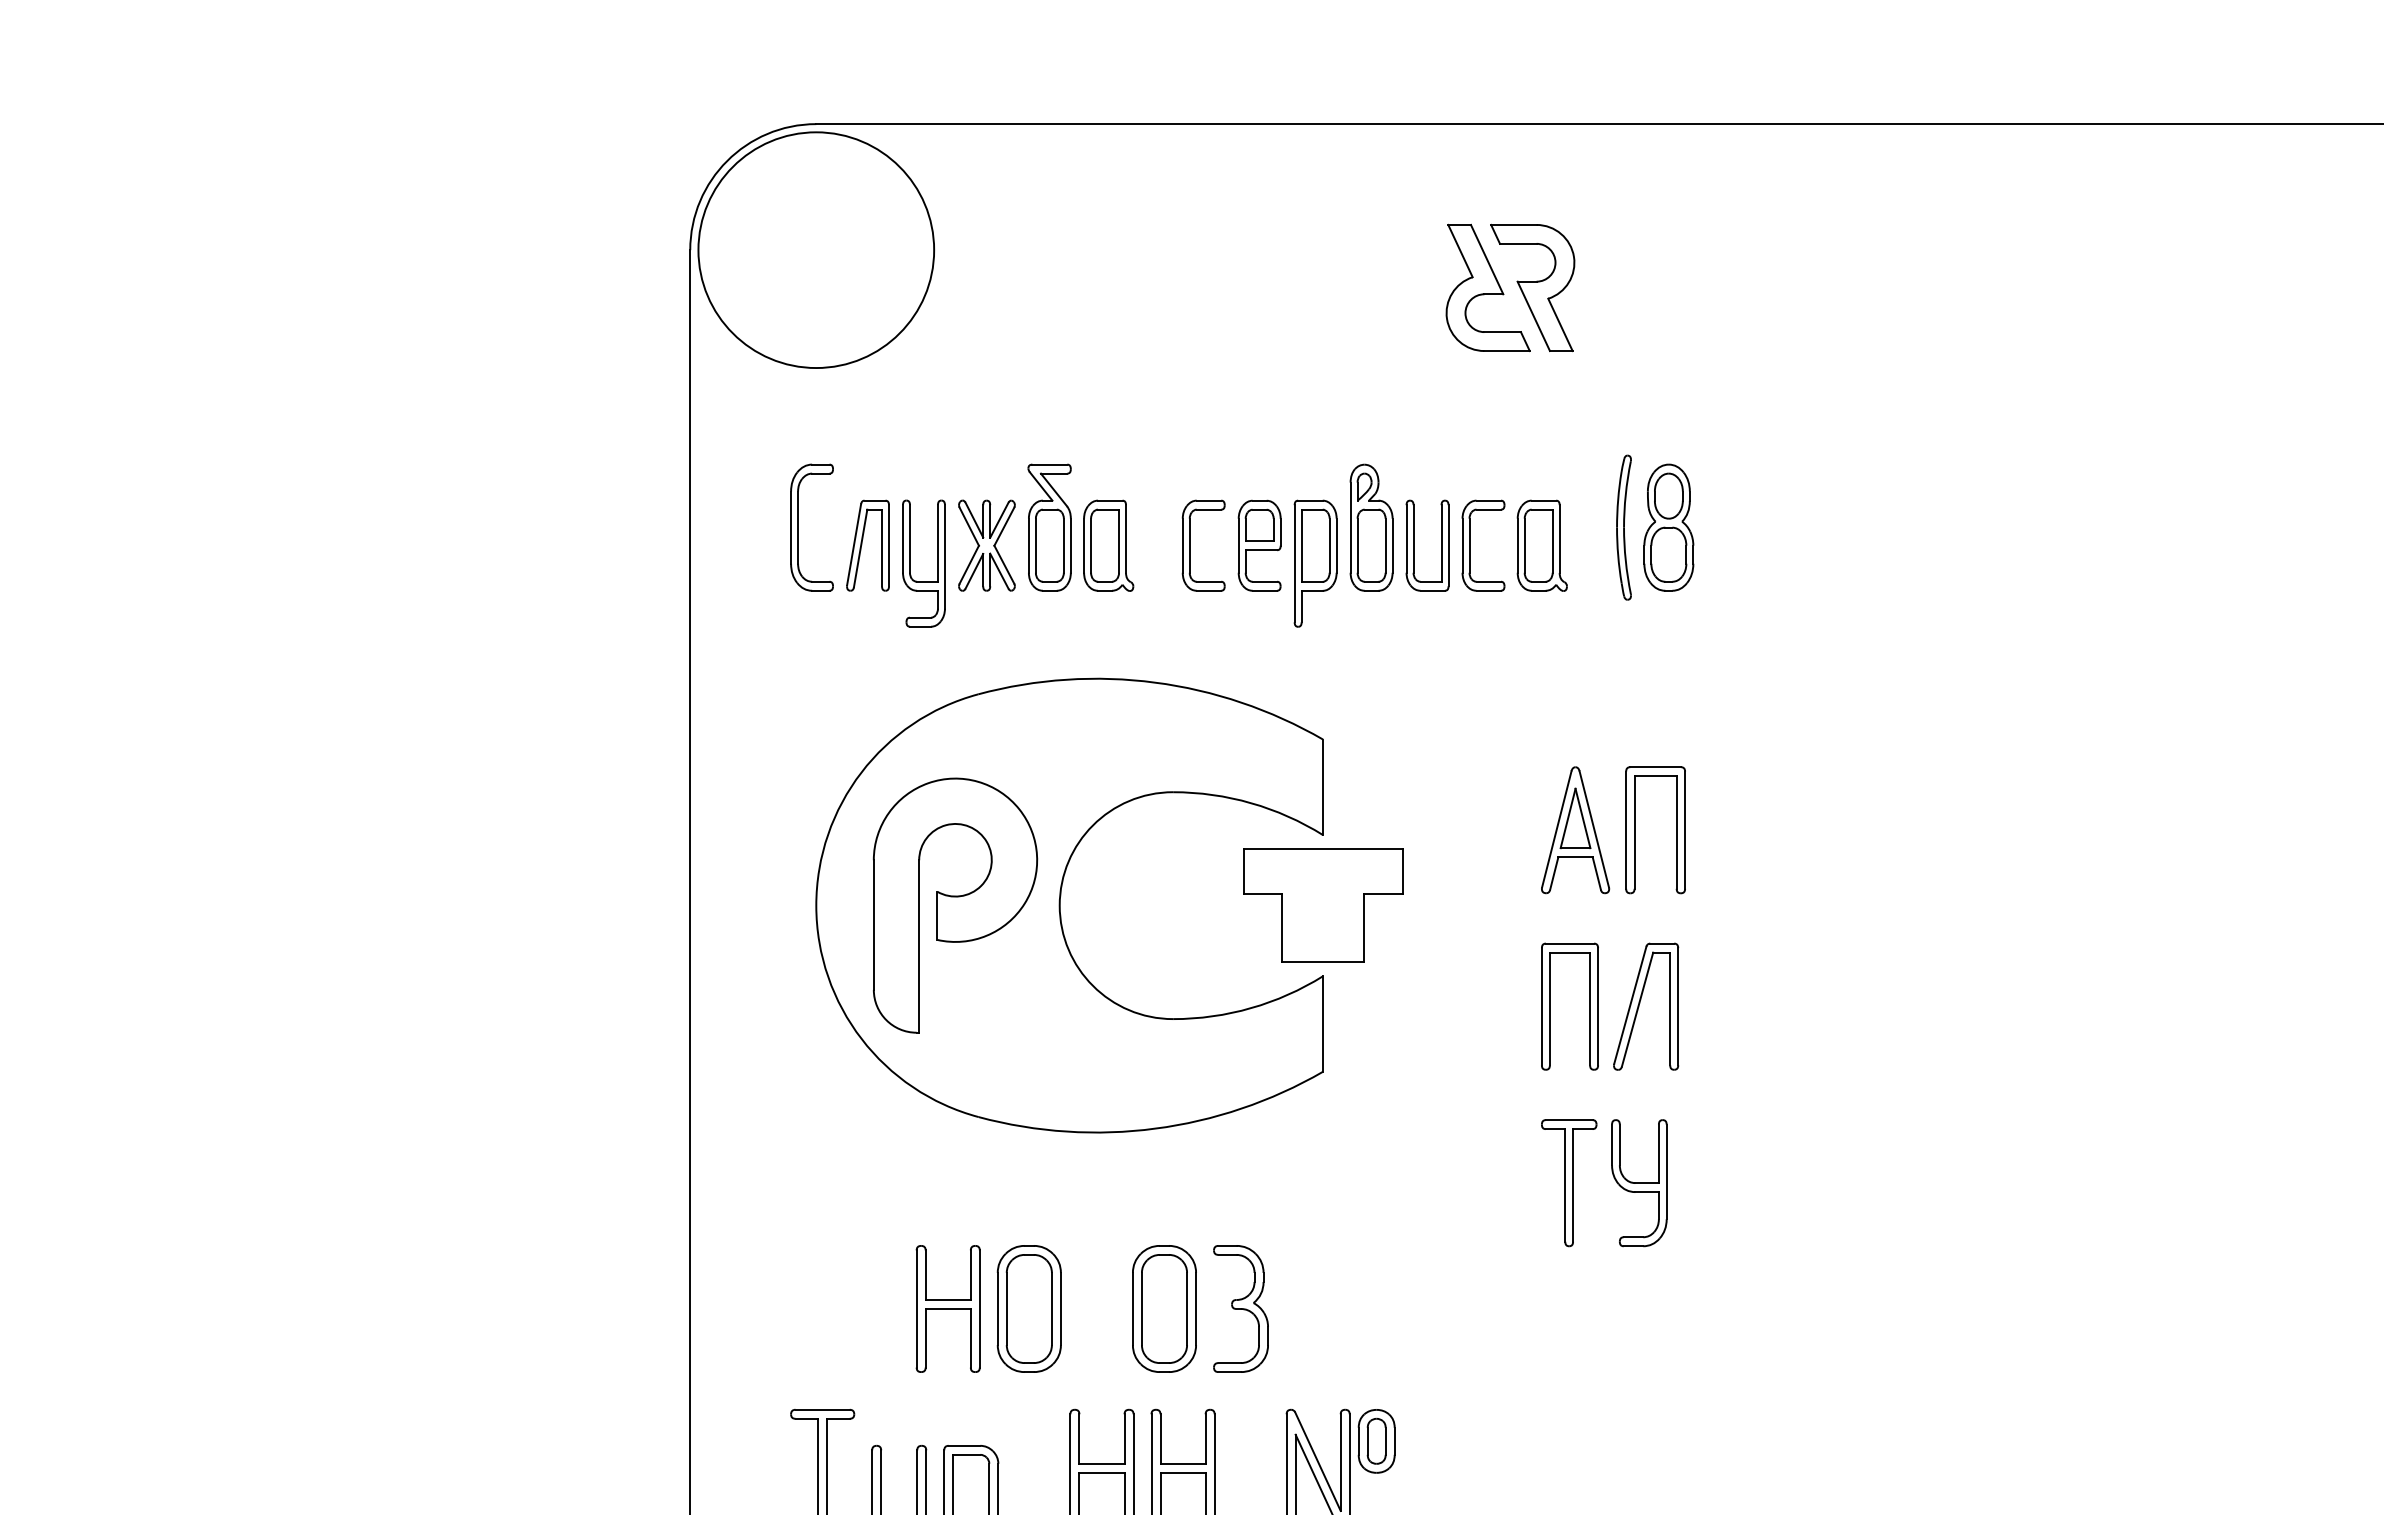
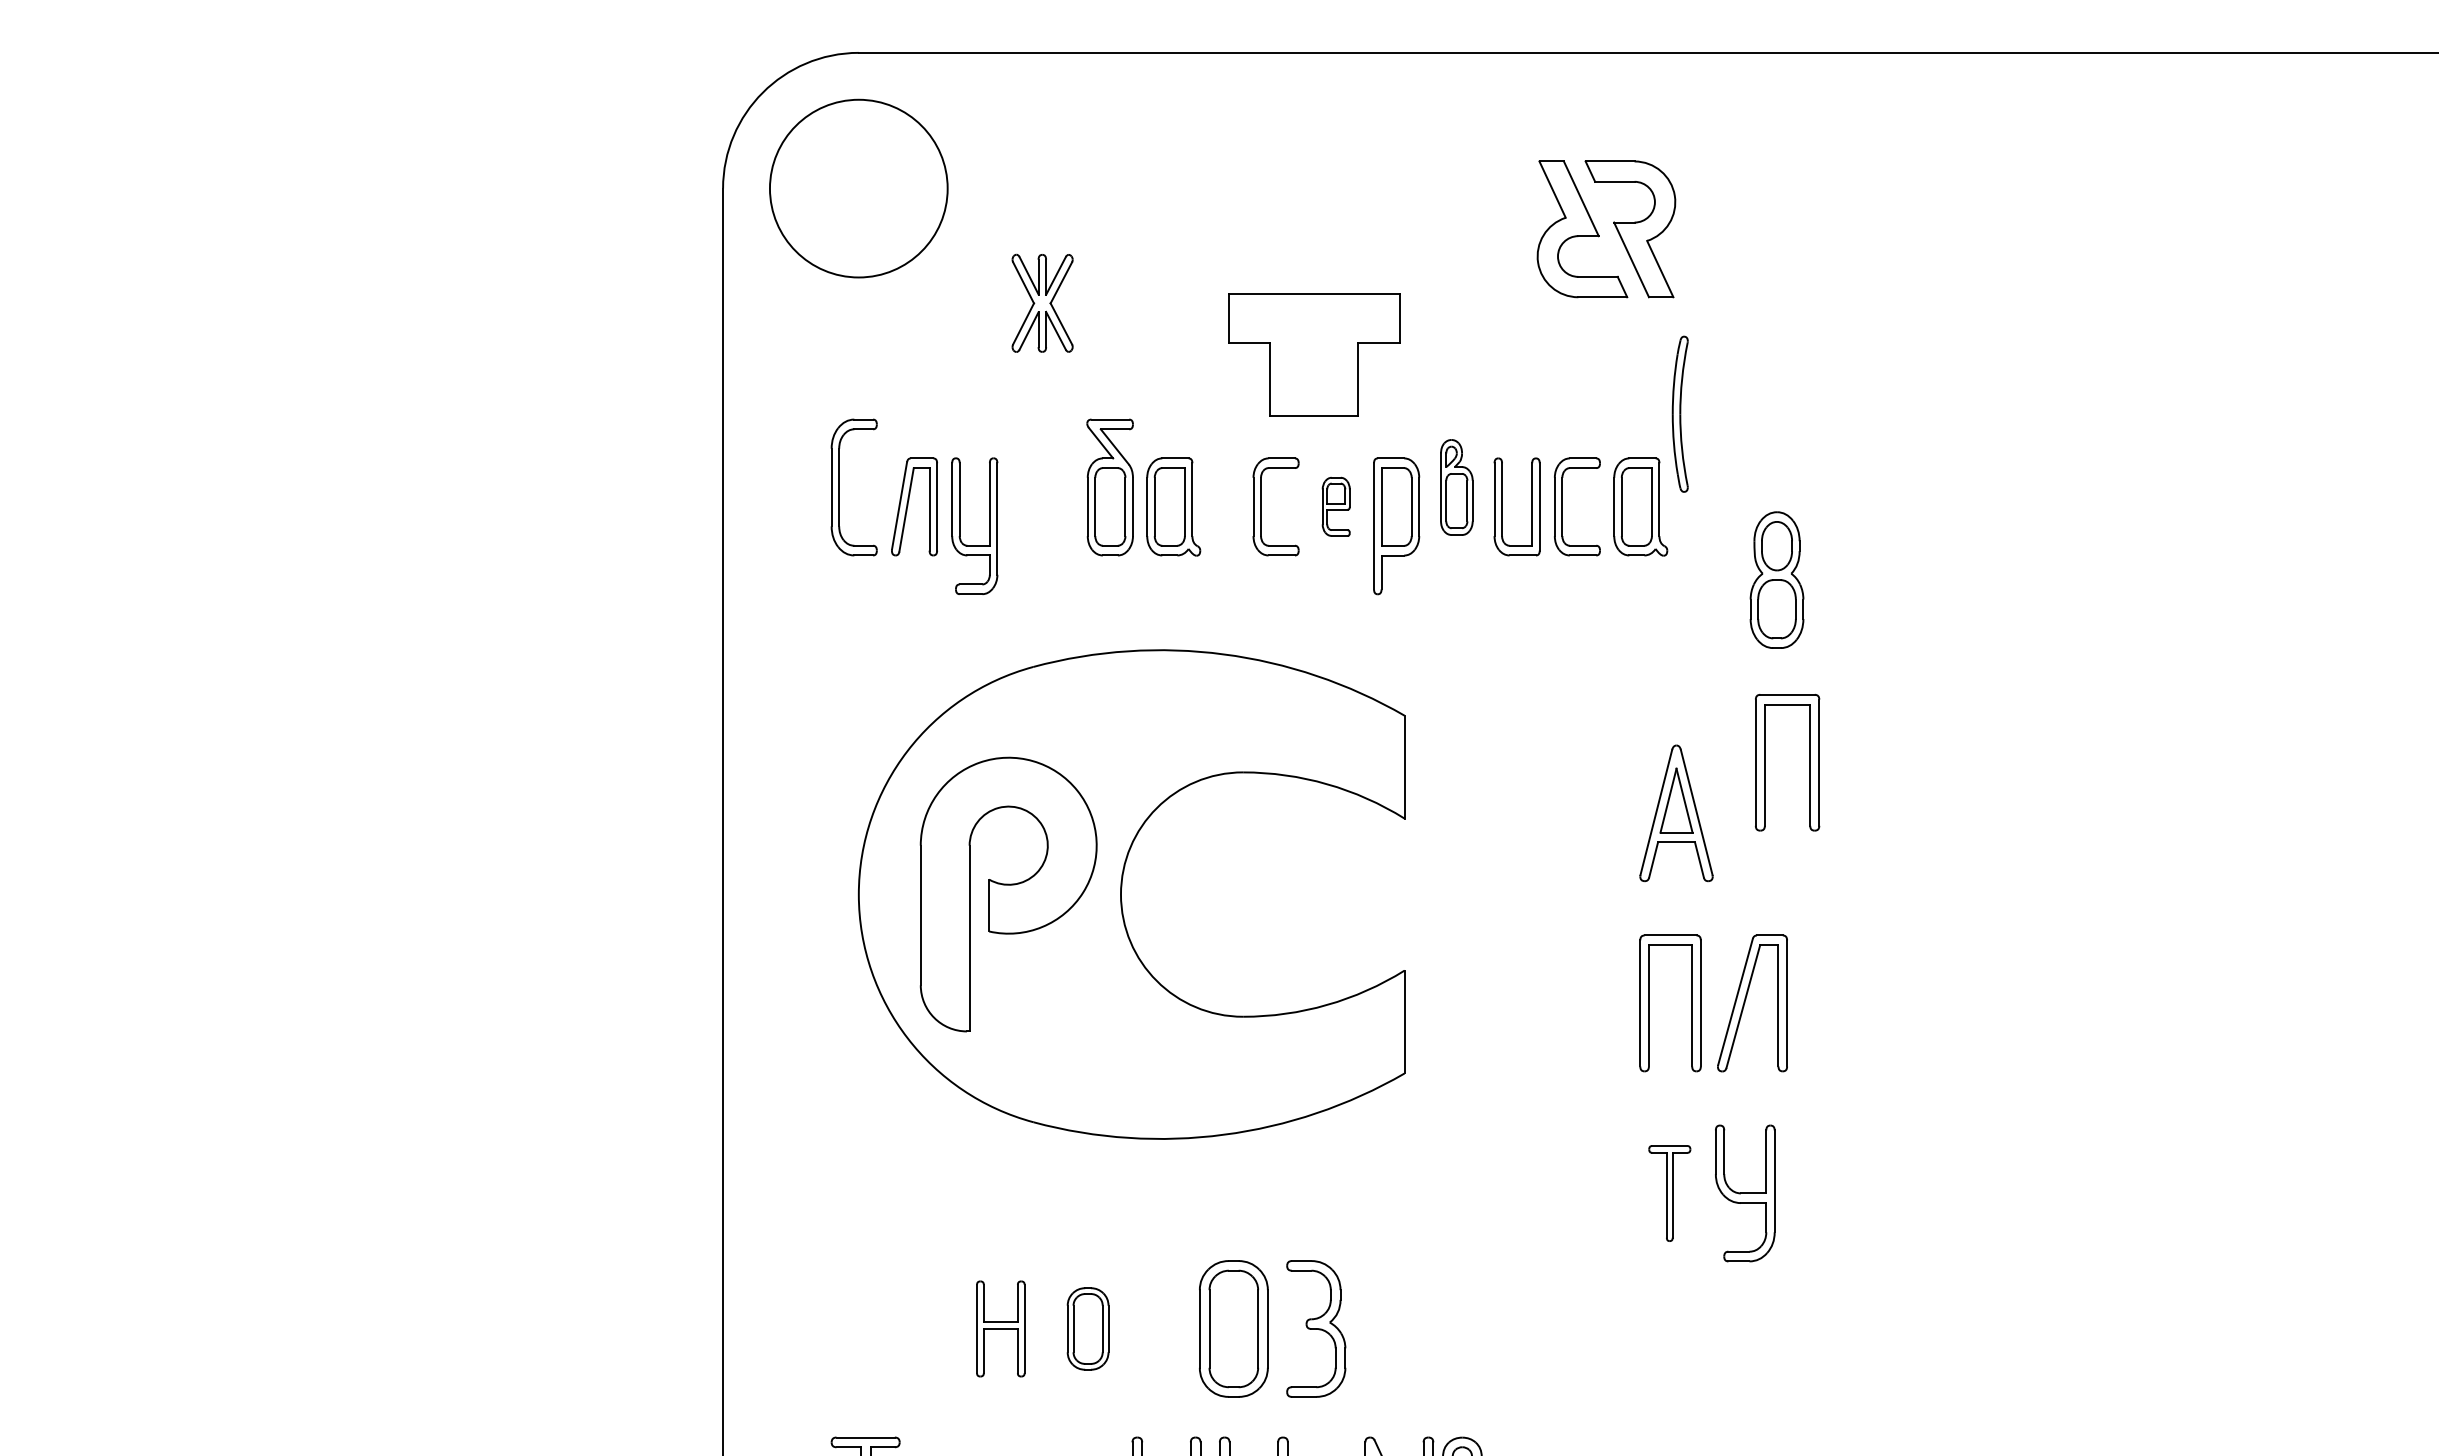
circle: (816, 250) -> (859, 188), size x0.7
part: (1371, 527) -> (1456, 487), size x0.7
part: (1623, 527) -> (1679, 414), moved
part: (1668, 527) -> (1776, 579), moved
part: (986, 545) -> (1042, 303), moved
part: (1259, 545) -> (1336, 506), size x0.6
part: (1635, 830) -> (1765, 763), moved
part: (1323, 905) -> (1314, 354), moved
part: (1569, 1183) -> (1670, 1193), size x0.7
part: (947, 1308) -> (1000, 1328), size x0.7
part: (1028, 1308) -> (1087, 1328), size x0.6

